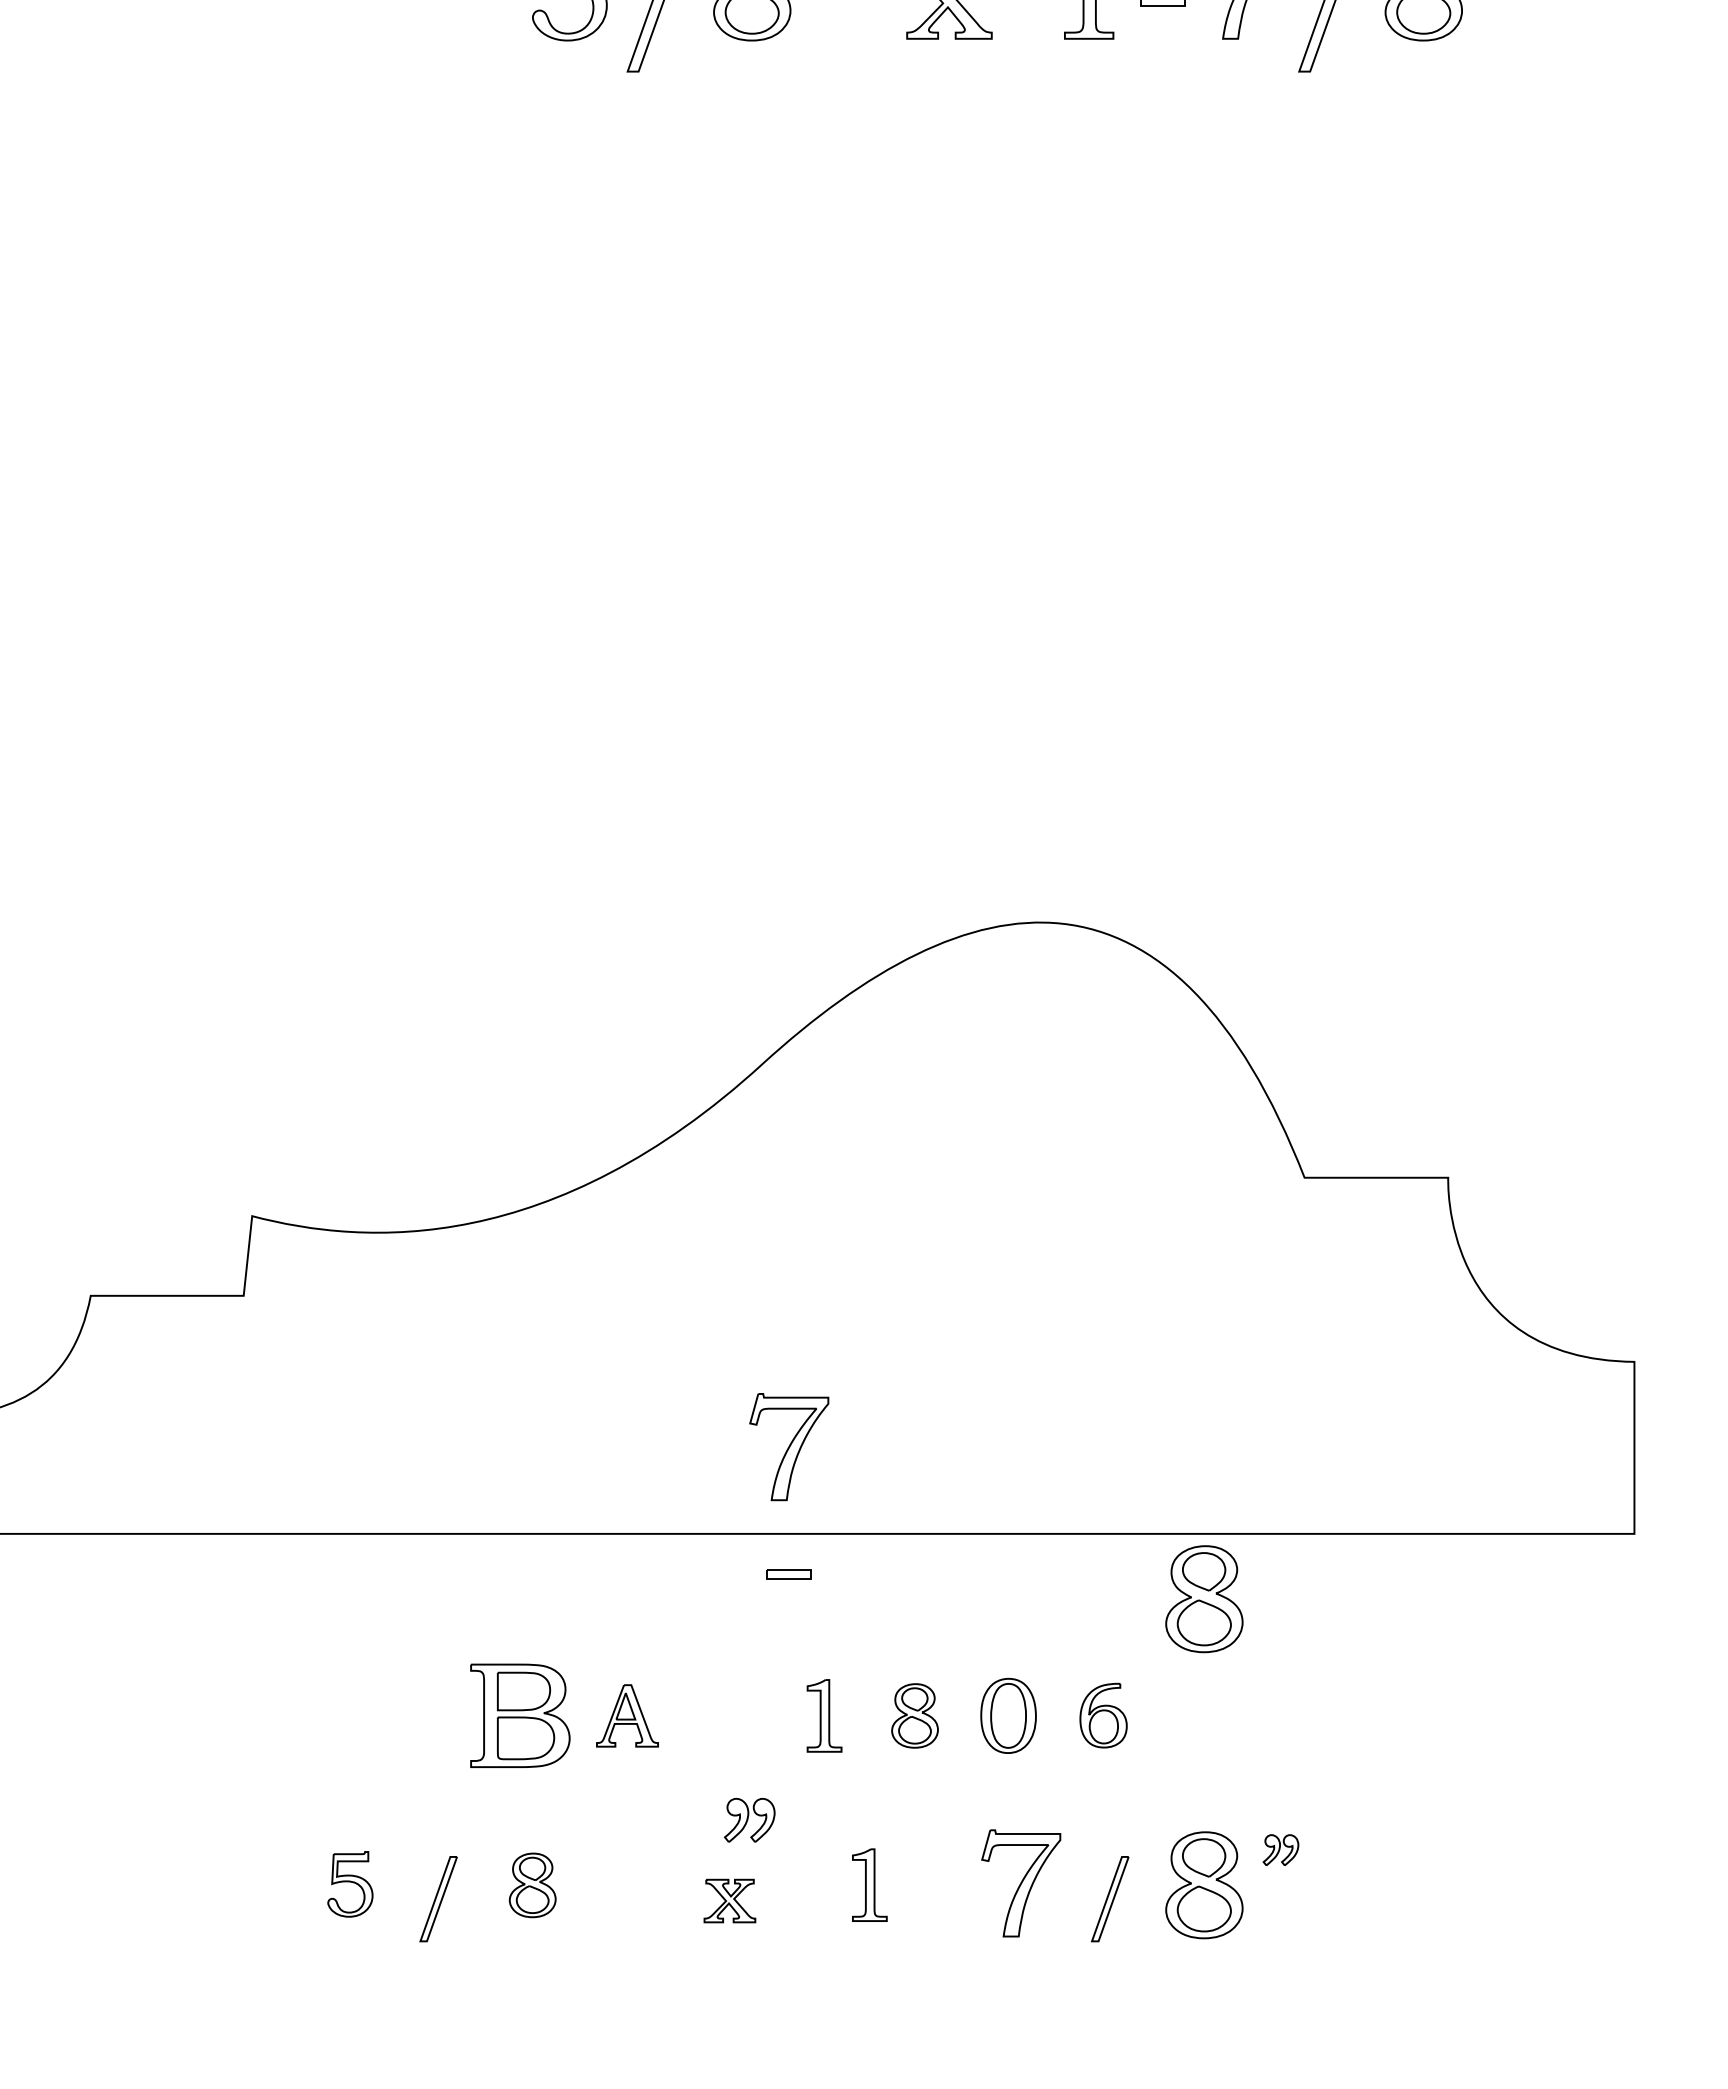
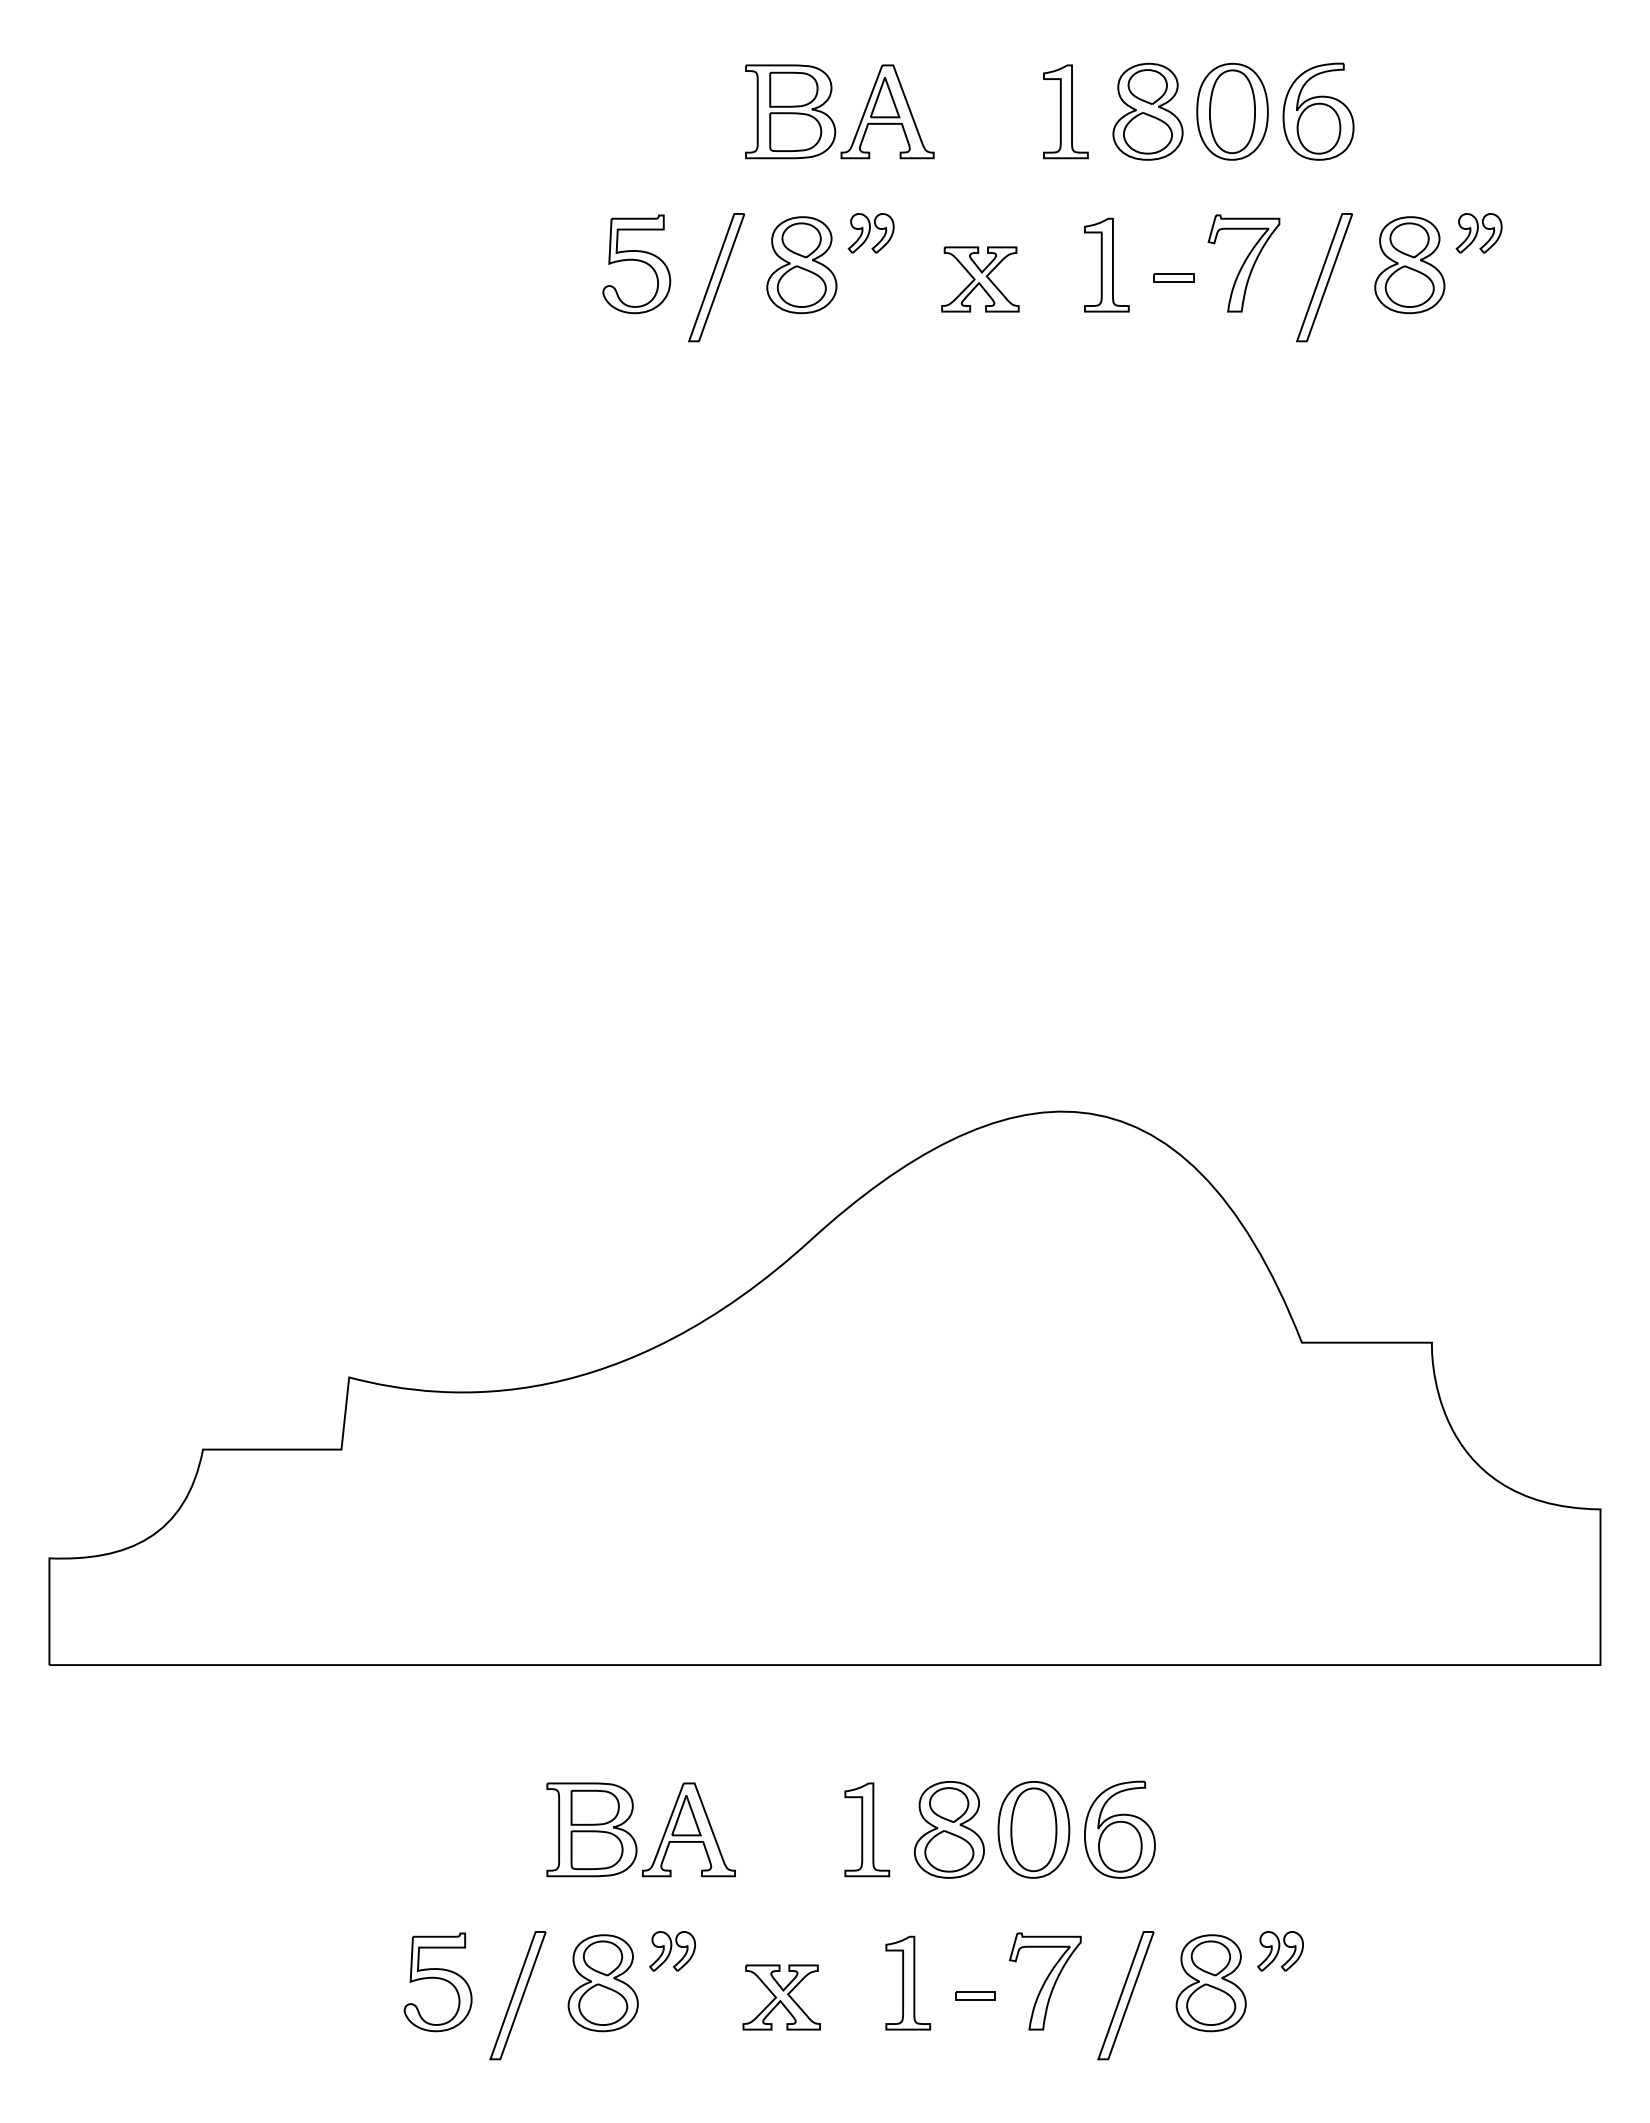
part: (789, 1447) -> (835, 1586), removed
part: (789, 1574) -> (975, 1995), moved
part: (1203, 1599) -> (1210, 1724), removed
part: (627, 1715) -> (688, 1829), size x1.67
part: (824, 1715) -> (867, 1829), size x1.43
part: (914, 1715) -> (948, 1829), size x1.67
part: (1008, 1715) -> (1033, 1829), size x1.43
part: (1103, 1715) -> (1119, 1829), size x1.67
part: (749, 1820) -> (672, 1951), moved
part: (1280, 1850) -> (1280, 1951), size x1.43
part: (349, 1884) -> (437, 1982), size x1.67
part: (870, 1884) -> (908, 1982), size x1.43
part: (532, 1885) -> (602, 1983), size x1.67
part: (438, 1898) -> (517, 1995), size x1.67
part: (1109, 1898) -> (1125, 1995), size x1.67
part: (729, 1901) -> (781, 1997), size x1.67

